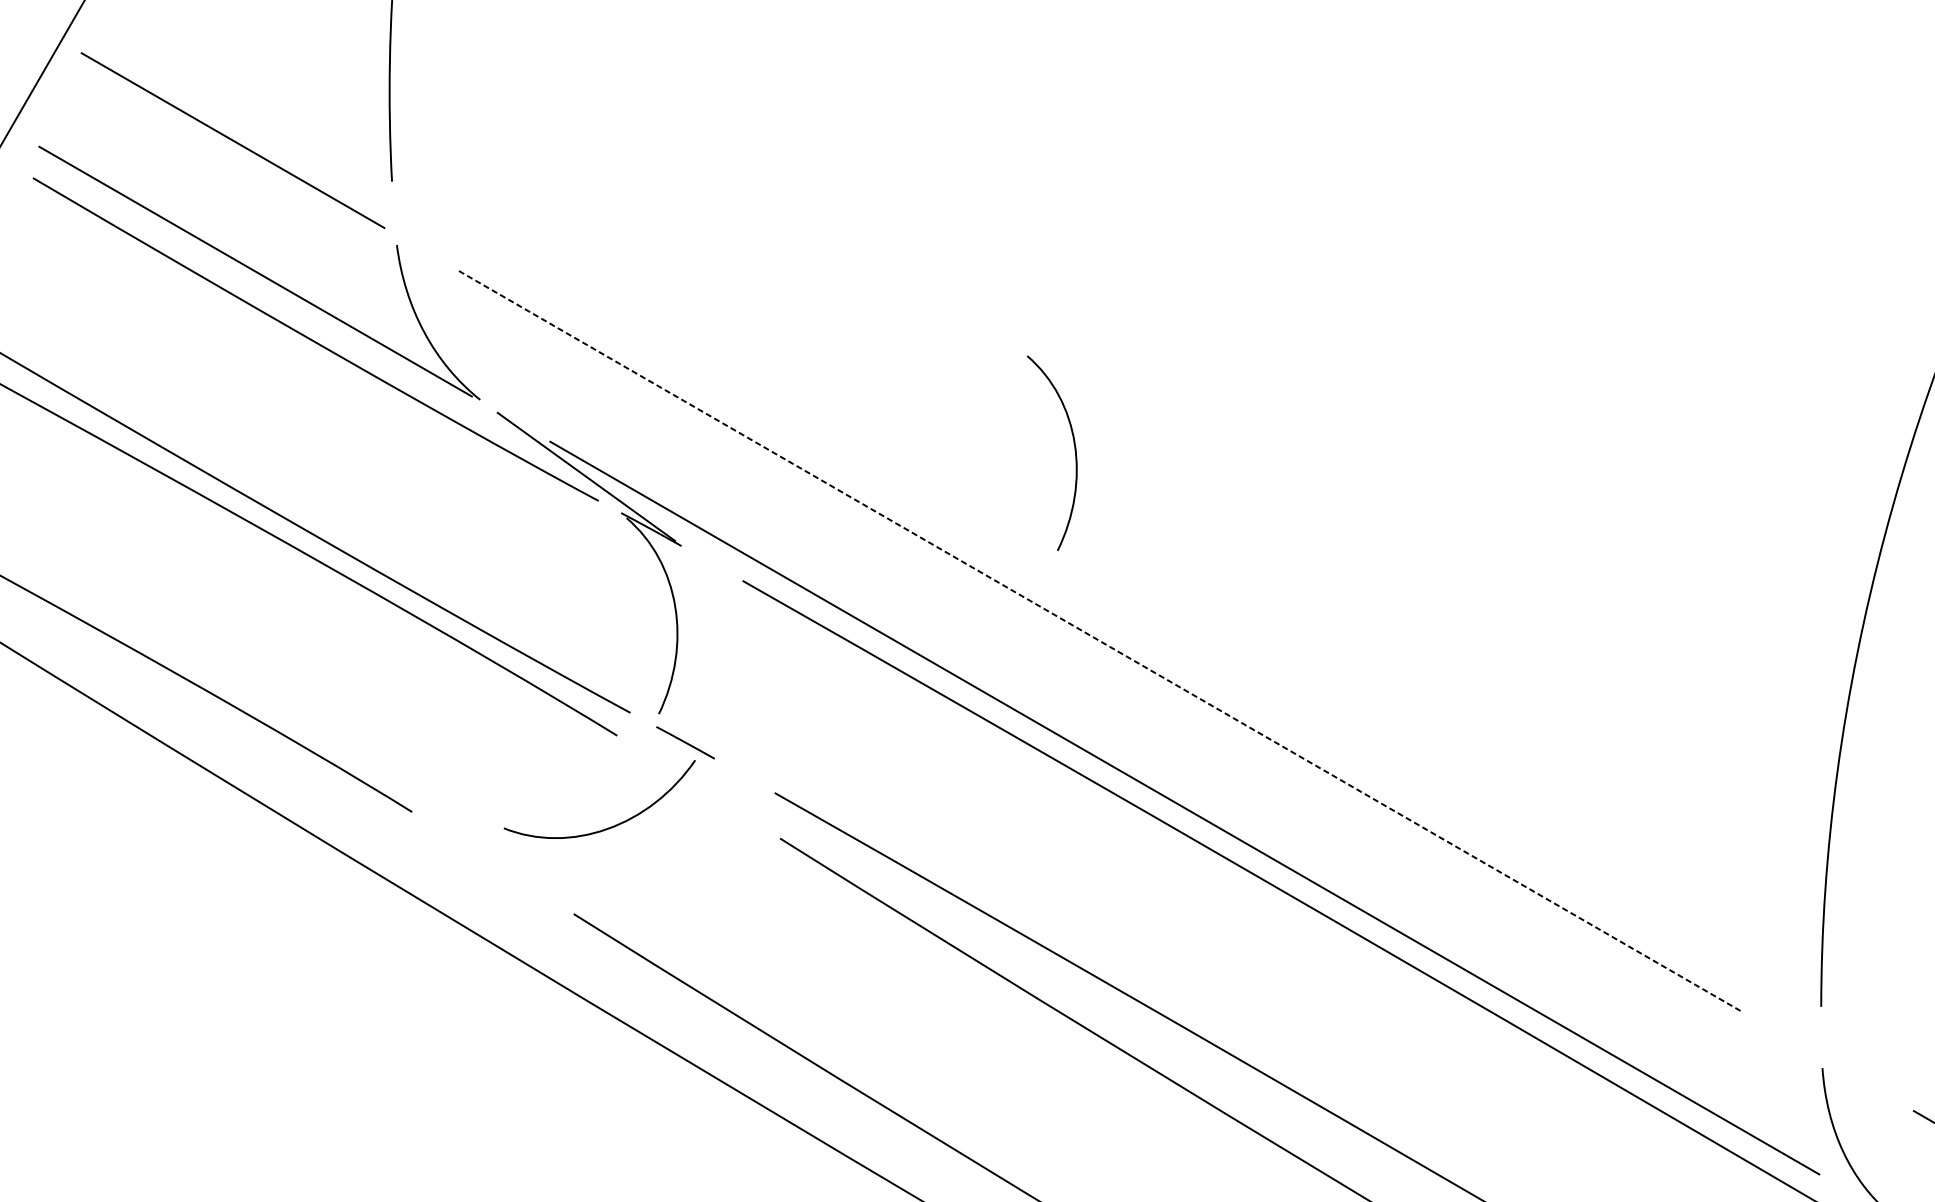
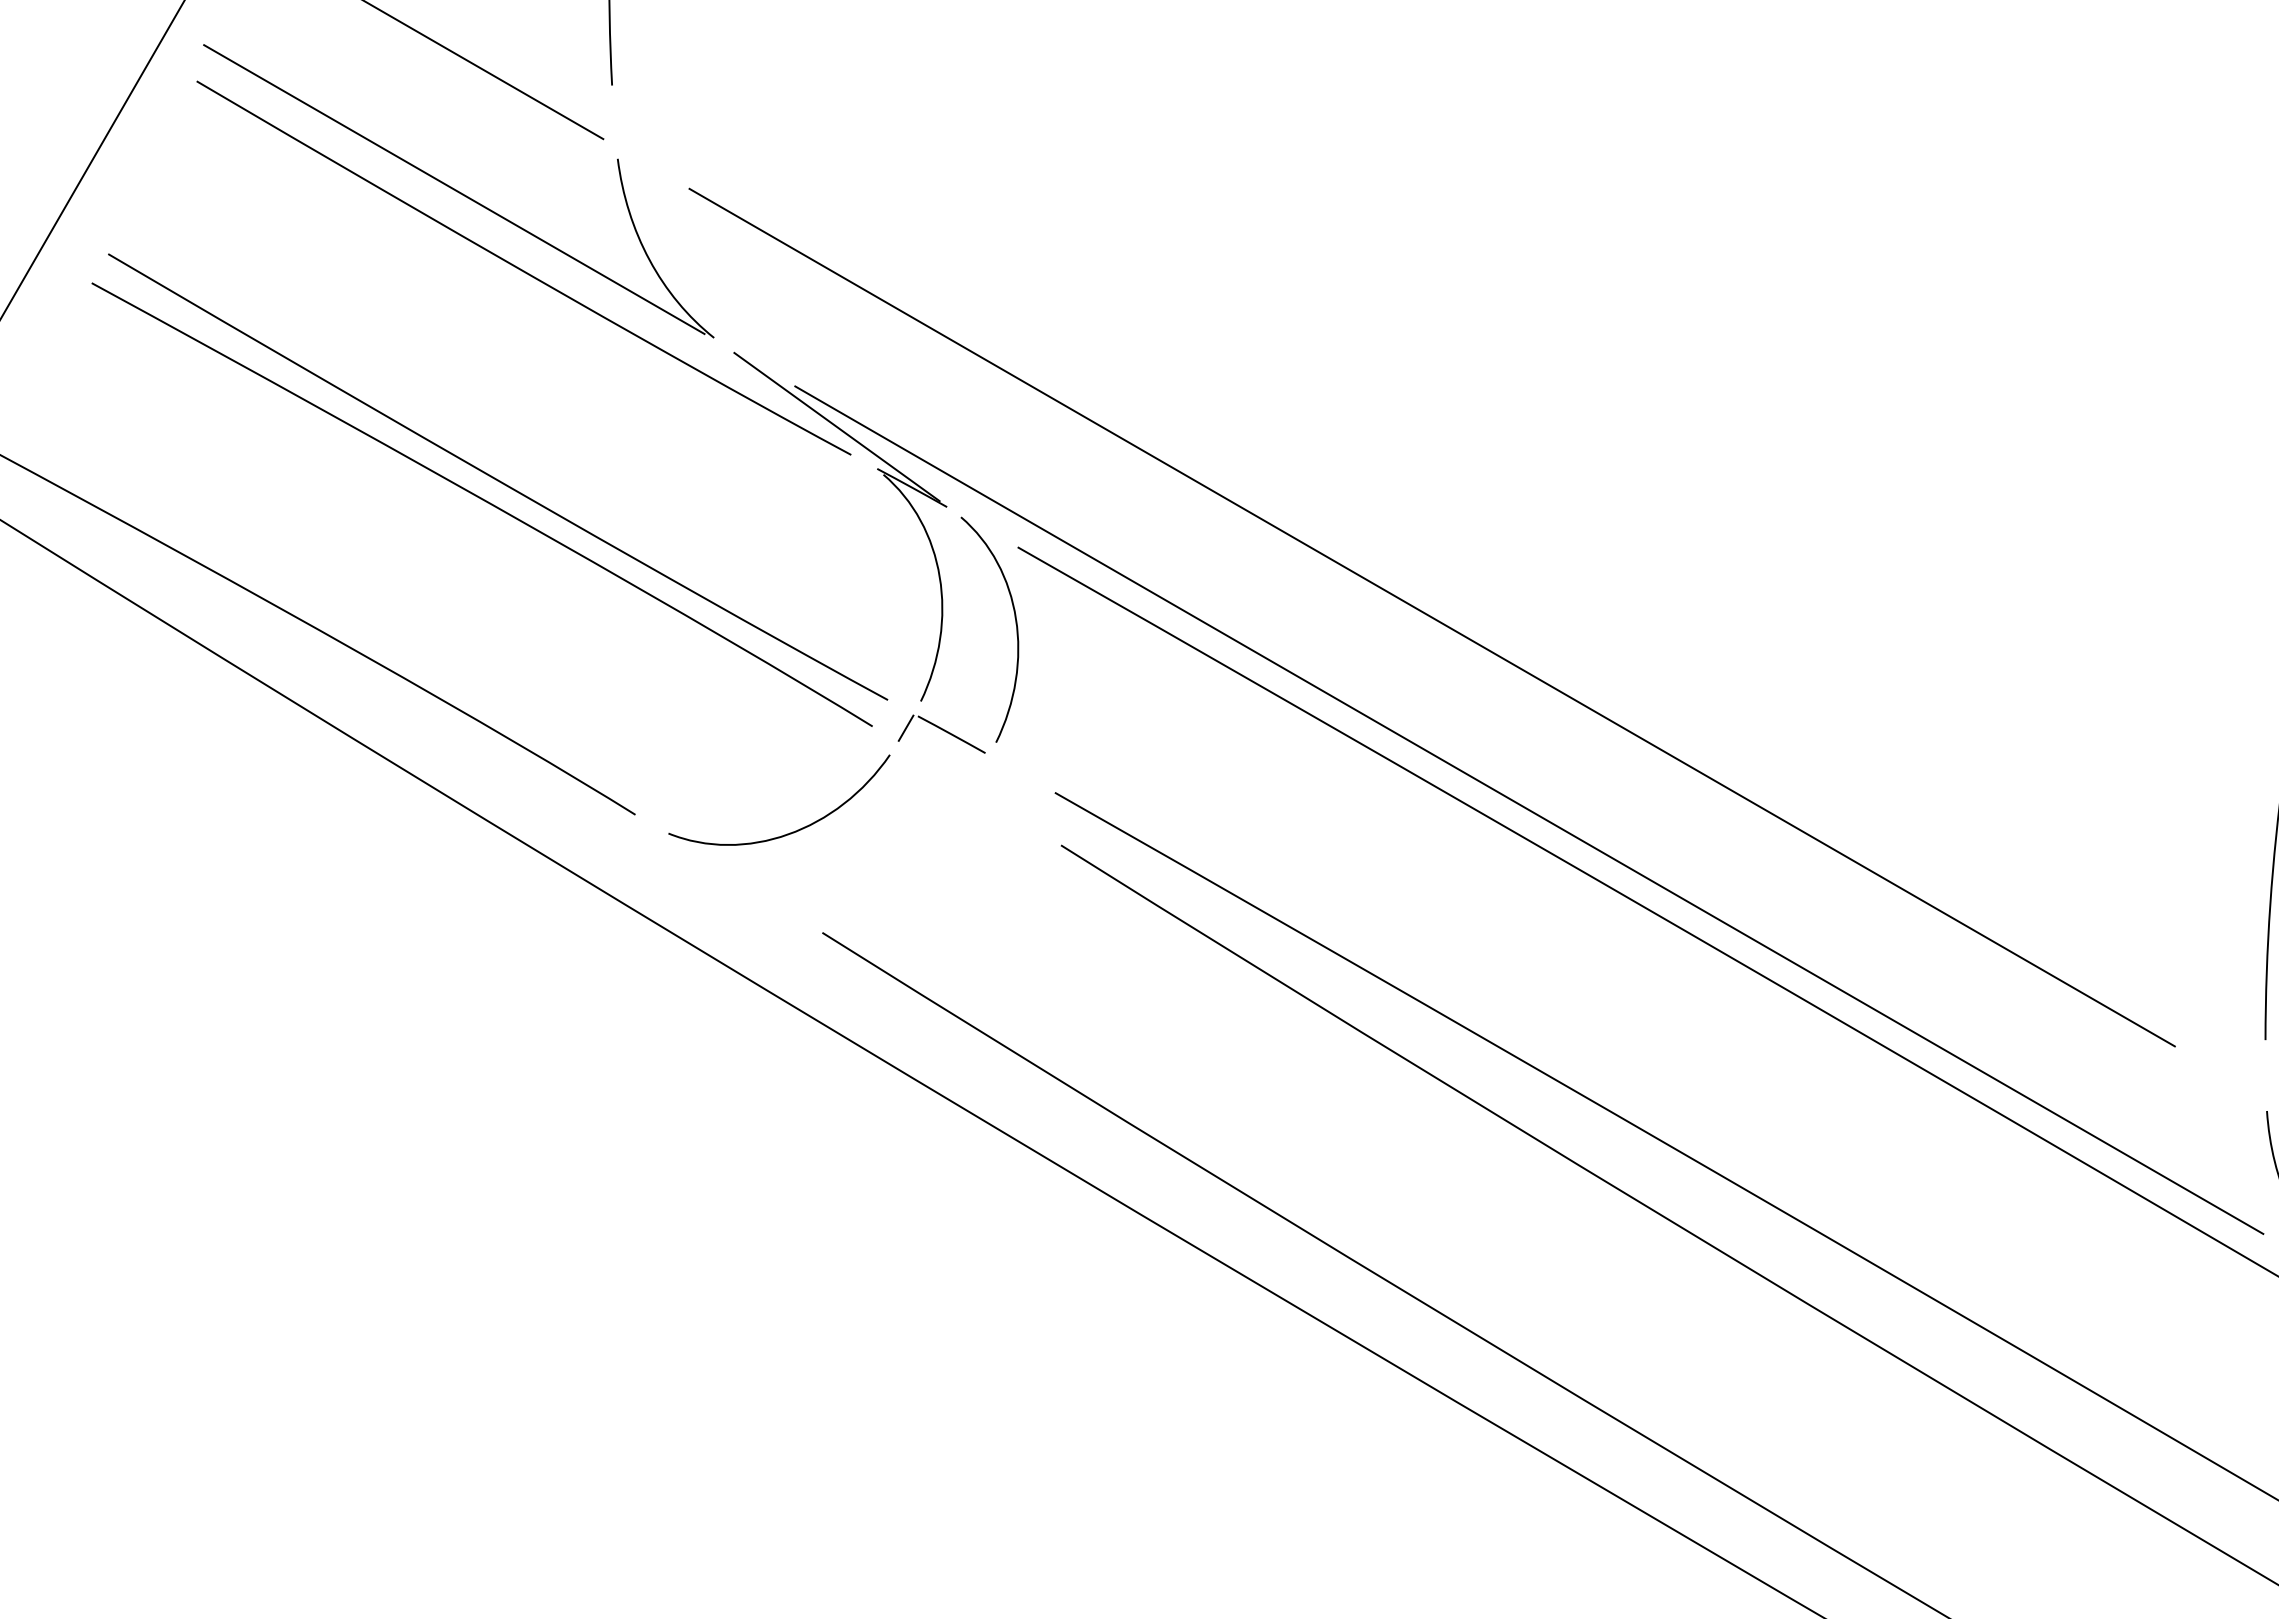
curve: (1074, 448) -> (1015, 624), moved
line: (1101, 641) -> (1432, 617), dashed -> solid
line: (645, 736) -> (905, 727), added
curve: (608, 827) -> (789, 832), moved

